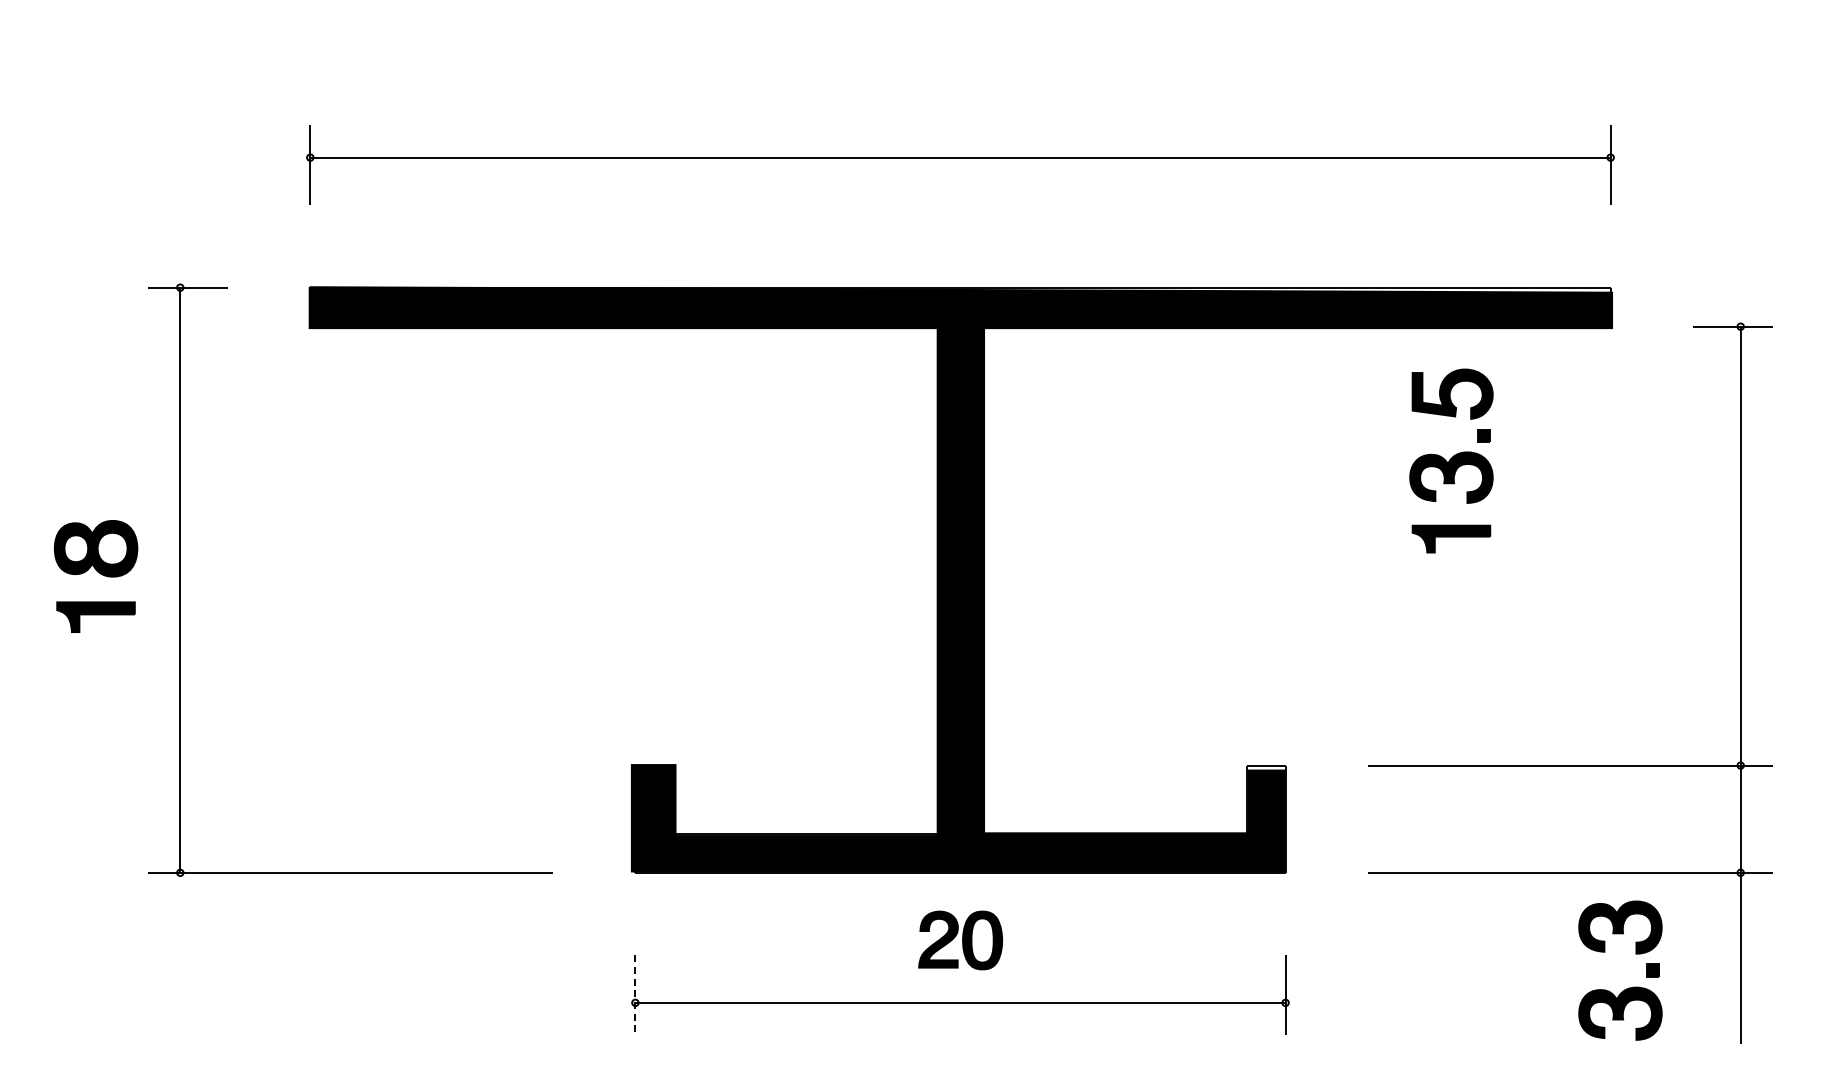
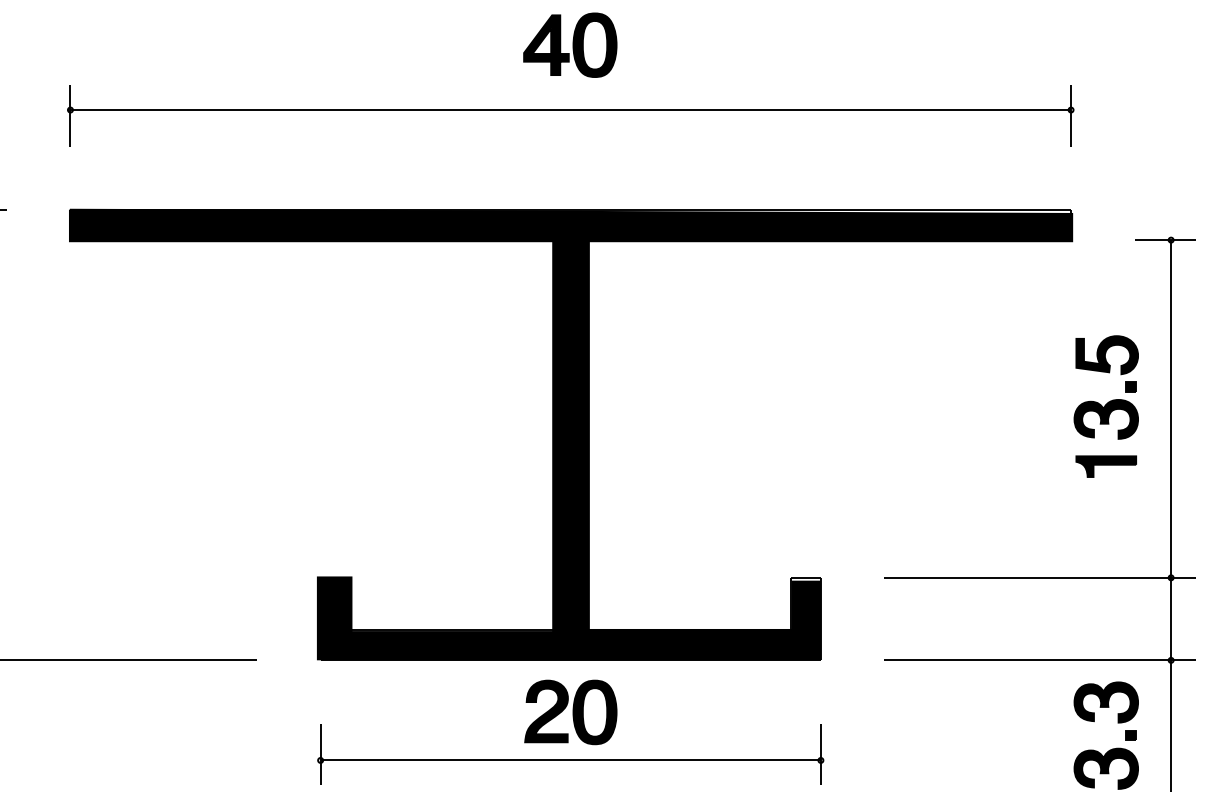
part: (959, 73) -> (569, 45), added
part: (1451, 460) -> (1106, 406), moved
part: (960, 940) -> (570, 712), size x1.43
part: (1628, 987) -> (1112, 748), moved
line: (635, 995) -> (320, 754), dashed -> solid

